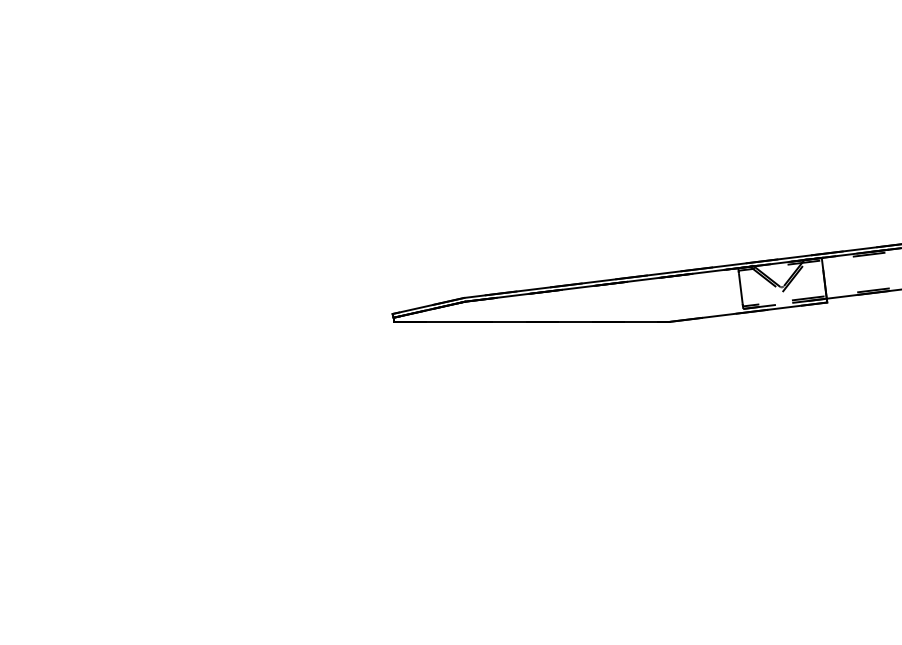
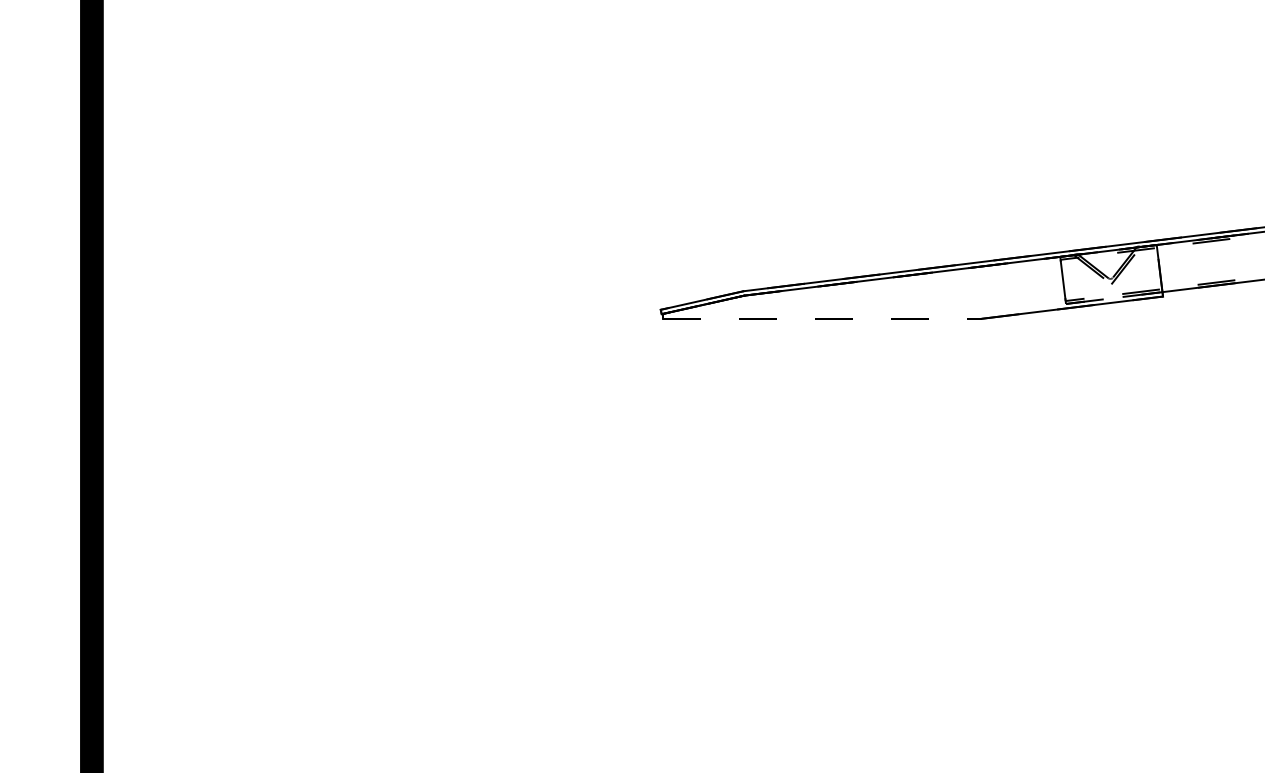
line: (532, 321) -> (822, 318), solid -> dashed

